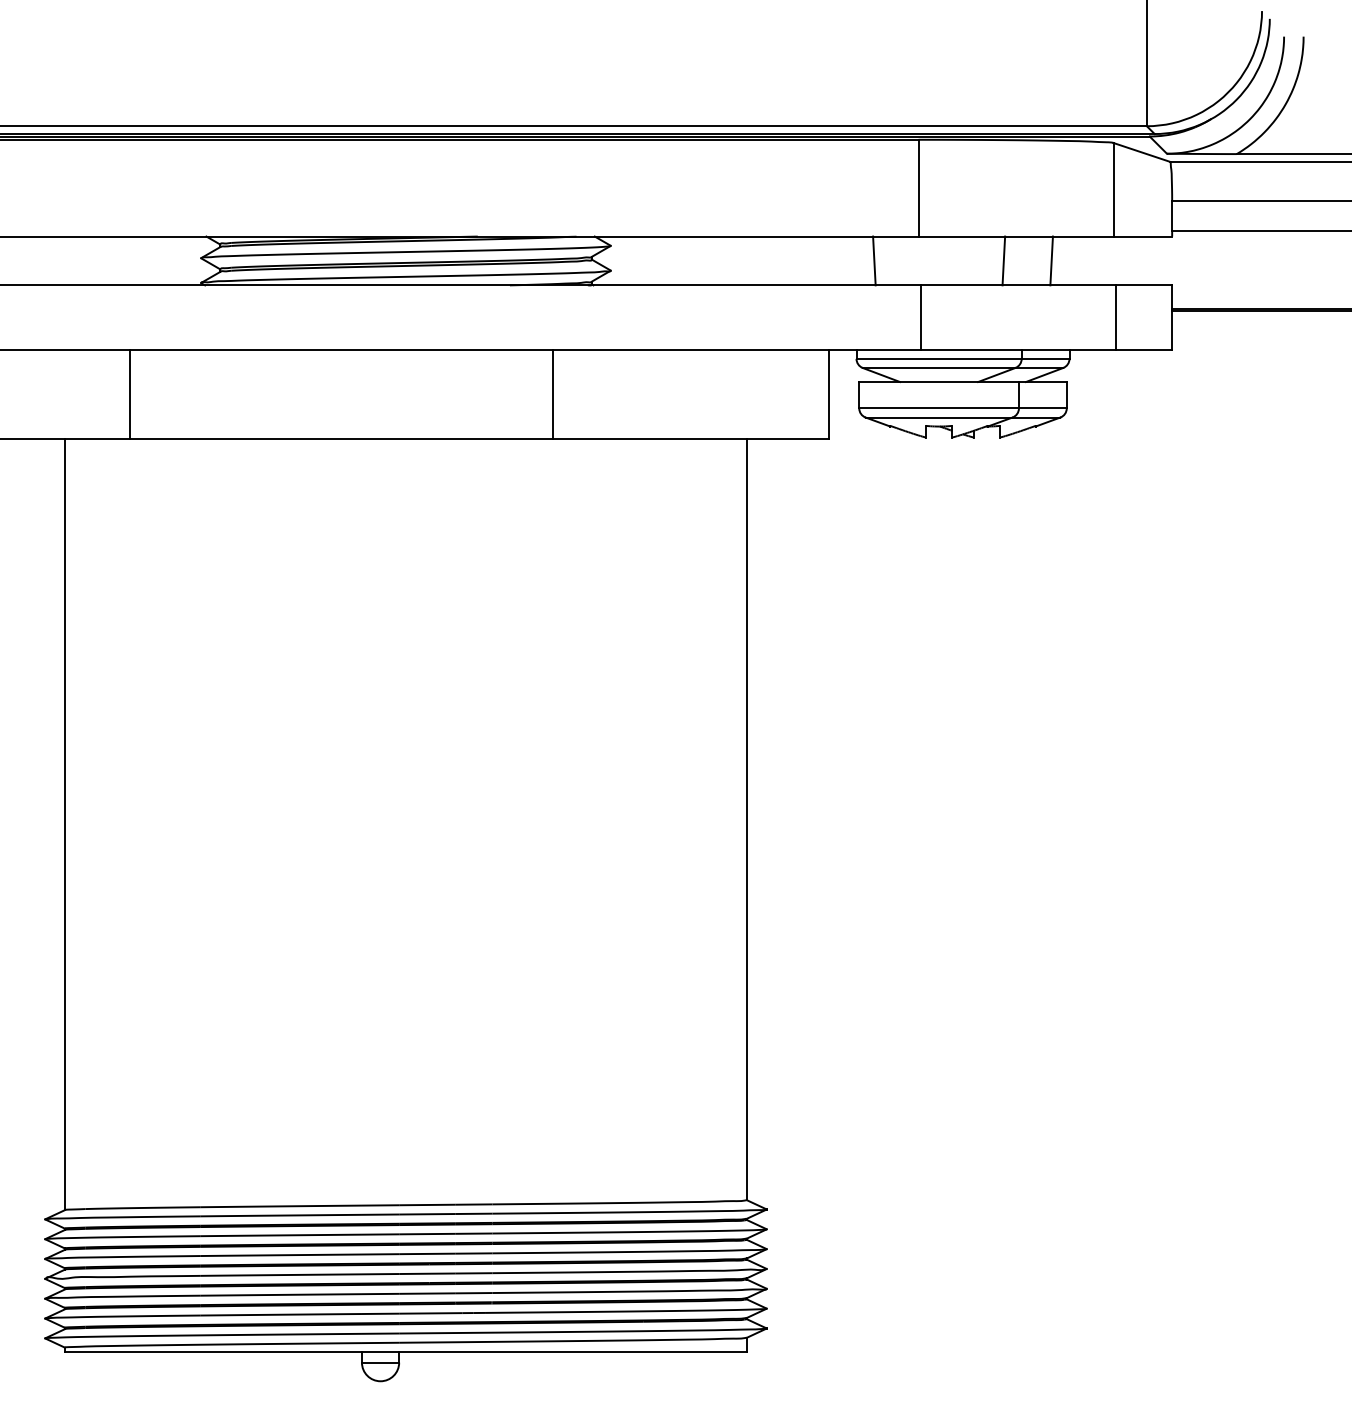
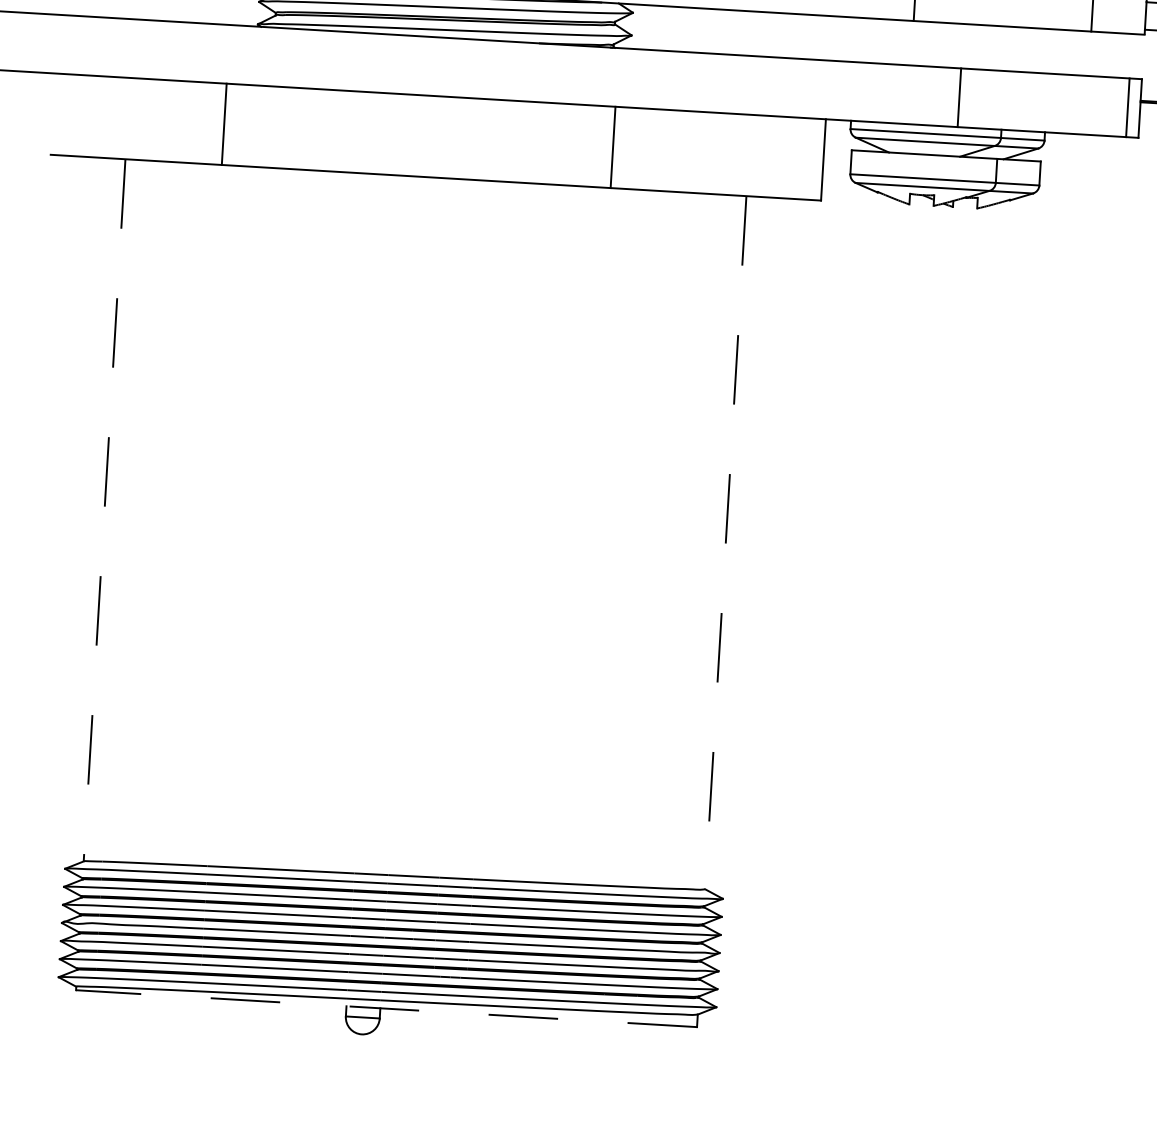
line: (874, 260) -> (872, 40), removed
line: (1003, 260) -> (989, 47), removed
line: (1051, 260) -> (1033, 50), removed
line: (920, 317) -> (959, 97), moved
line: (1115, 317) -> (1127, 107), moved
line: (129, 394) -> (223, 124), moved
line: (552, 394) -> (612, 147), moved
line: (746, 819) -> (725, 542), solid -> dashed
line: (65, 824) -> (105, 510), solid -> dashed
line: (405, 1351) -> (386, 1008), solid -> dashed

